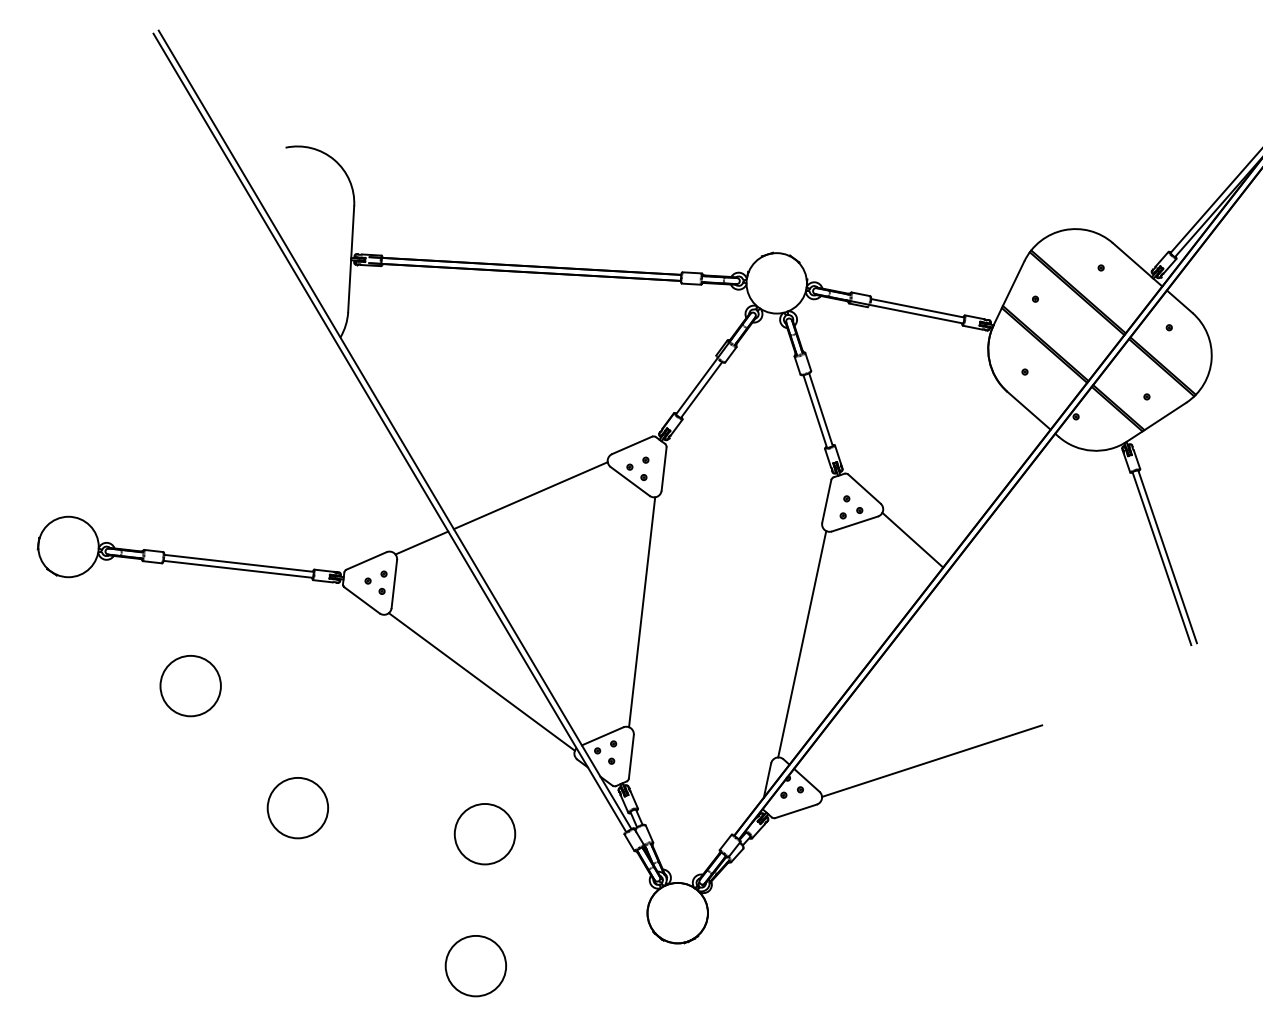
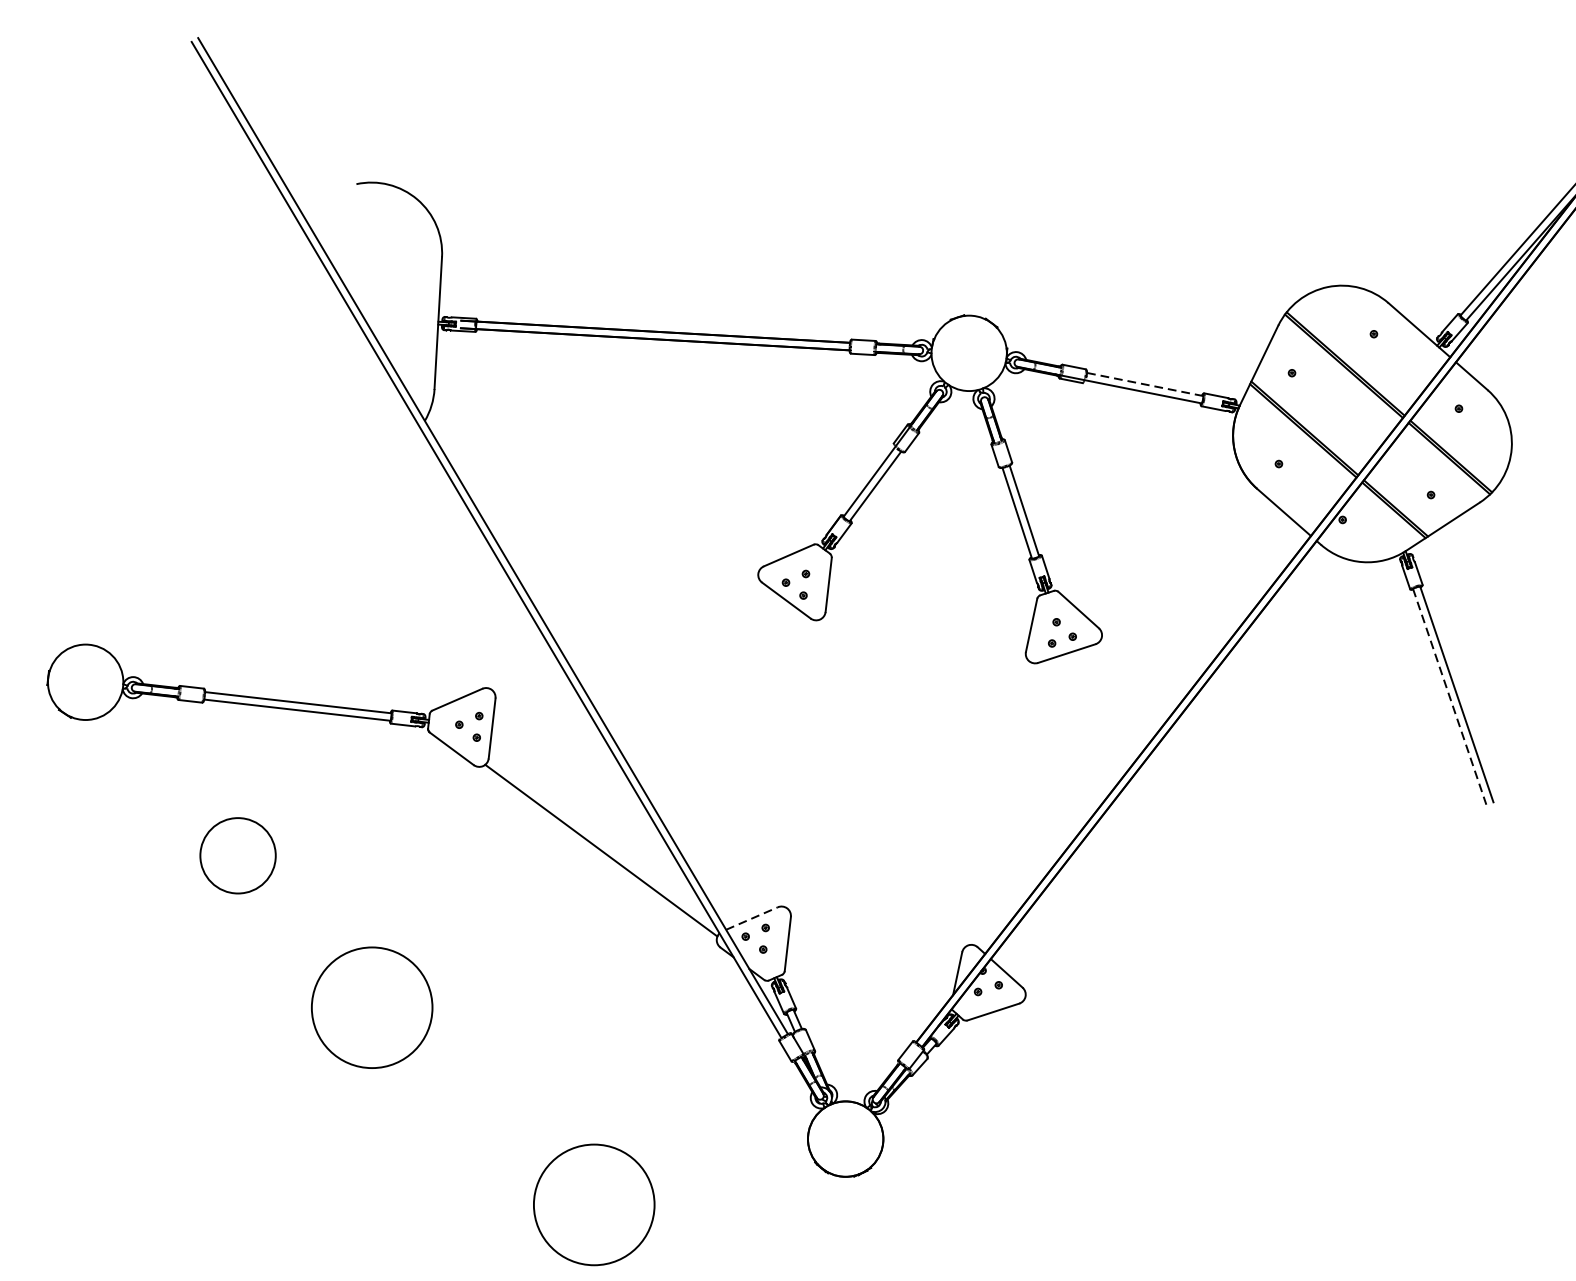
line: (917, 308) -> (1144, 384), solid -> dashed
line: (530, 495) -> (661, 618), removed
line: (912, 539) -> (1138, 672), removed
line: (421, 542) -> (526, 676), removed
line: (1162, 559) -> (1450, 697), solid -> dashed
line: (642, 612) -> (801, 764), removed
line: (802, 644) -> (1001, 803), removed
line: (602, 736) -> (751, 918), solid -> dashed
line: (932, 760) -> (1163, 948), removed
circle: (297, 808) -> (371, 1008), size x1.6
circle: (484, 834) -> (604, 1040), removed
circle: (475, 966) -> (593, 1205), size x1.6

